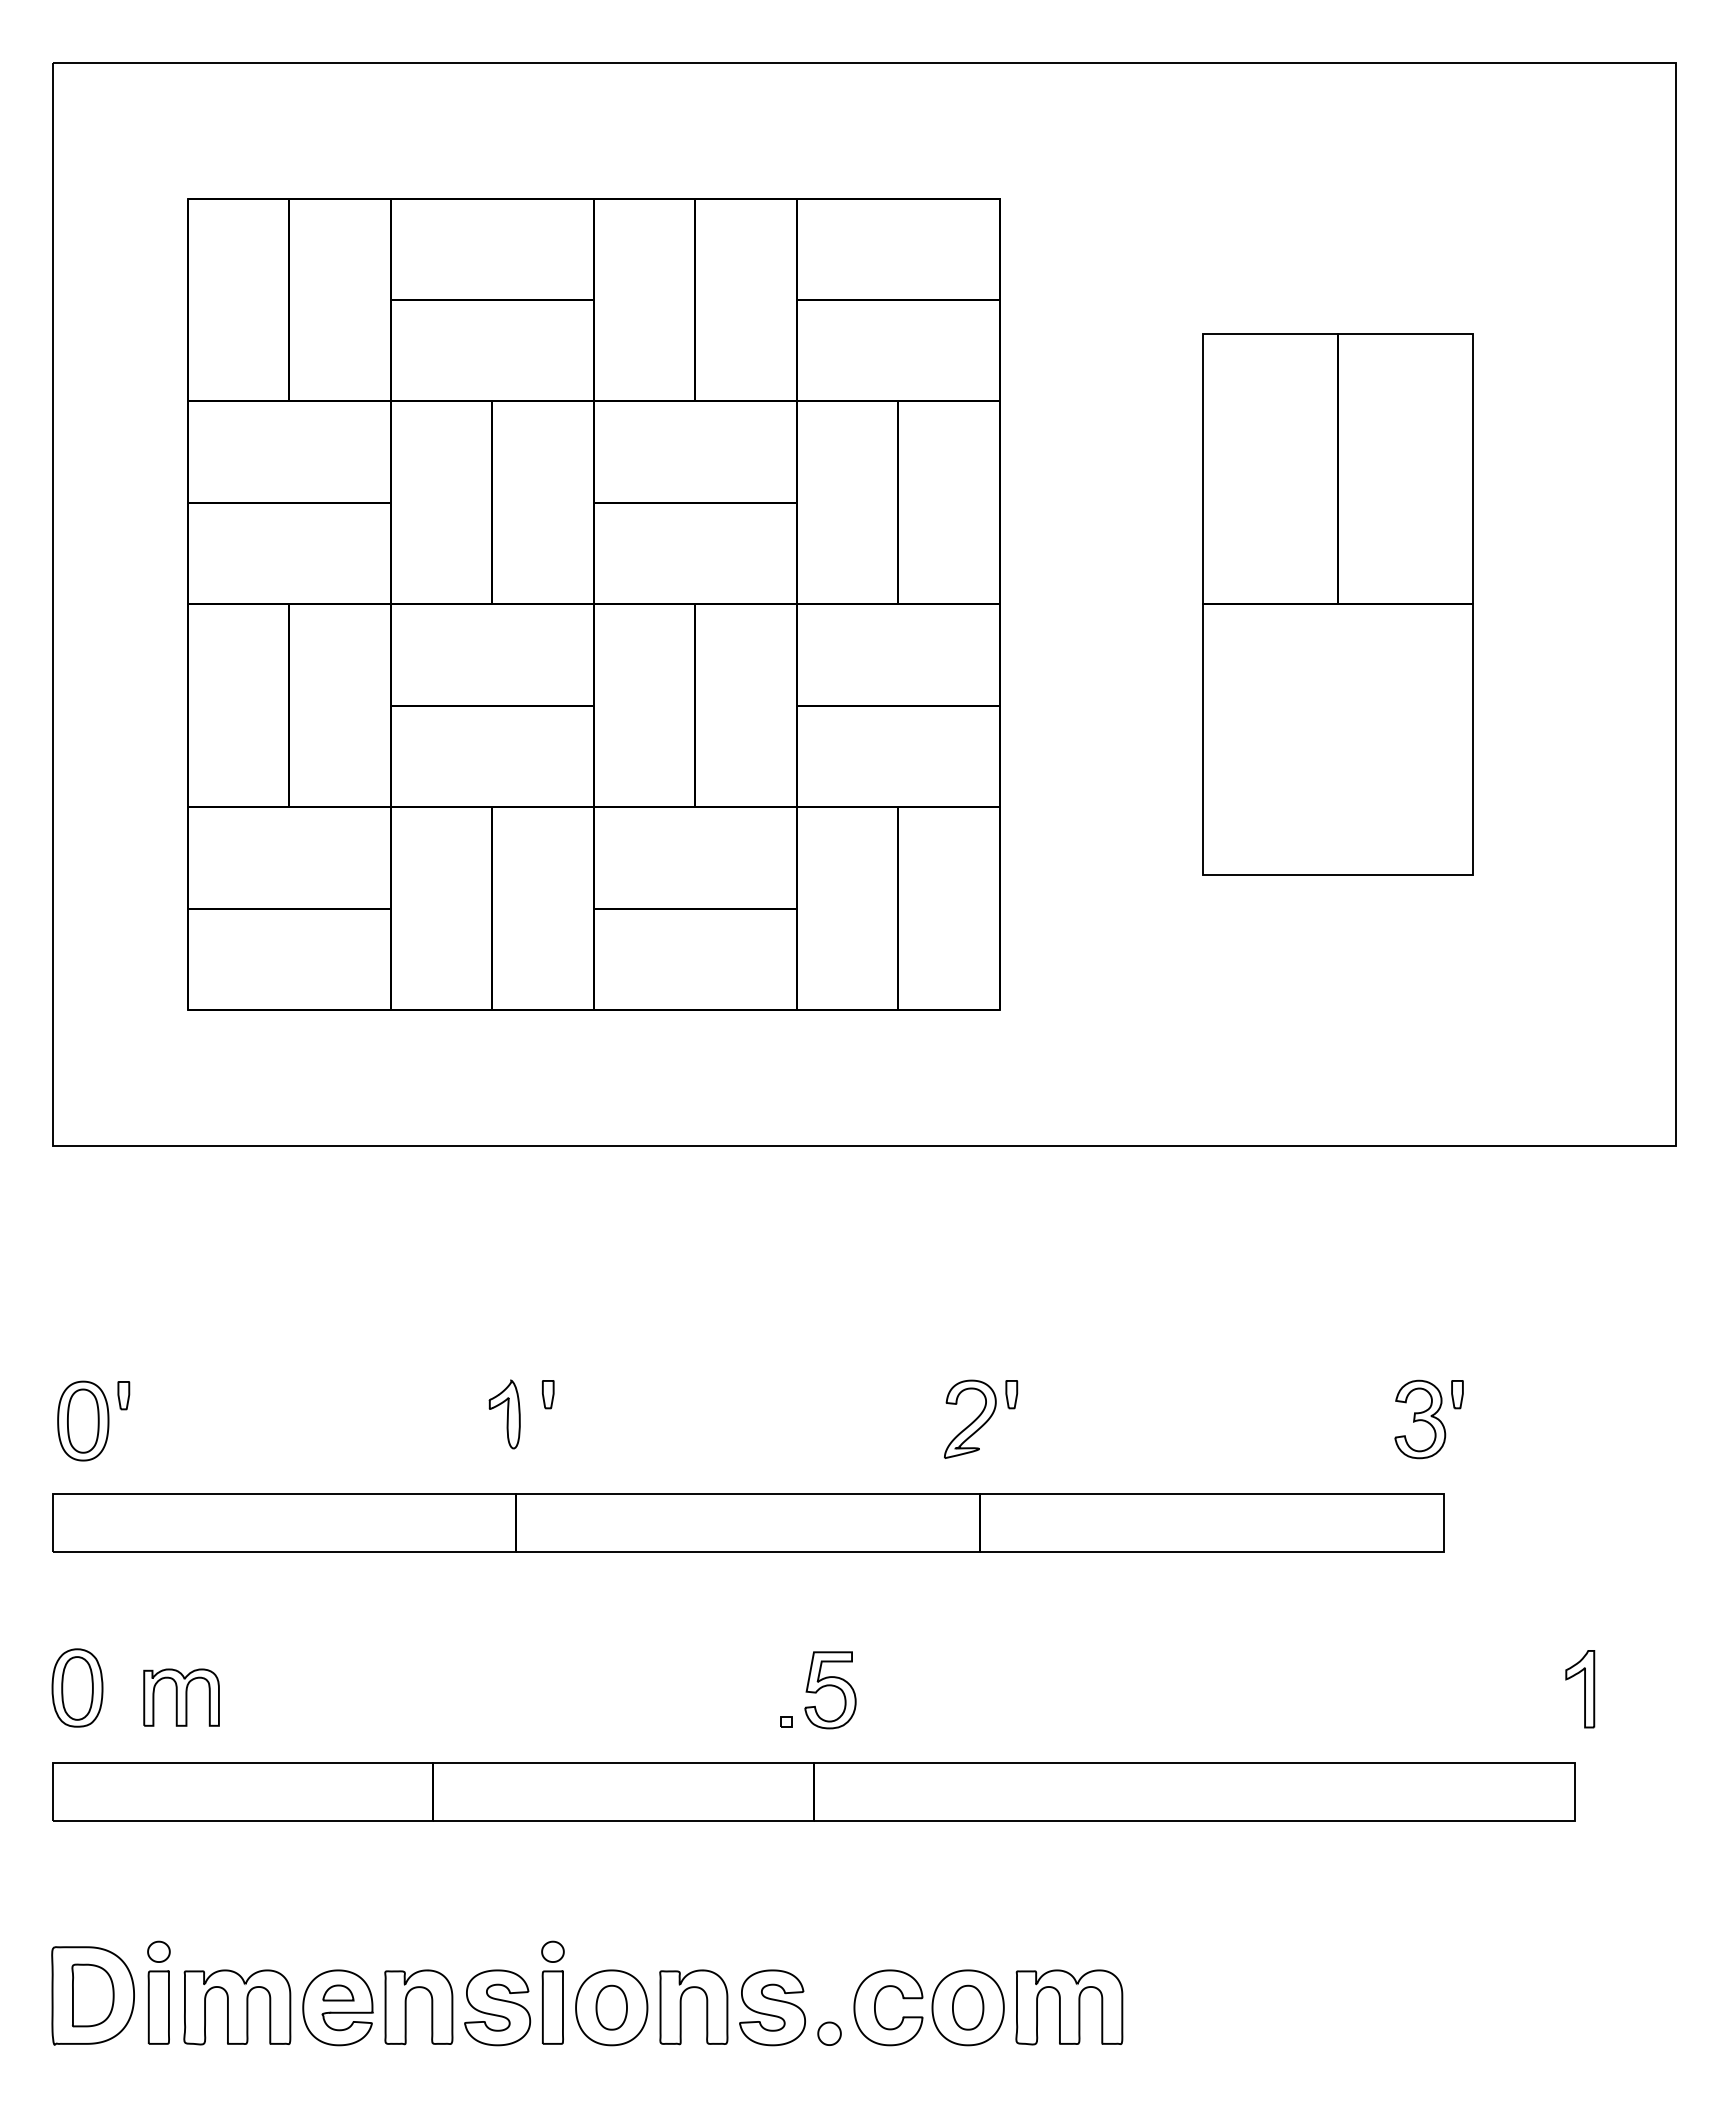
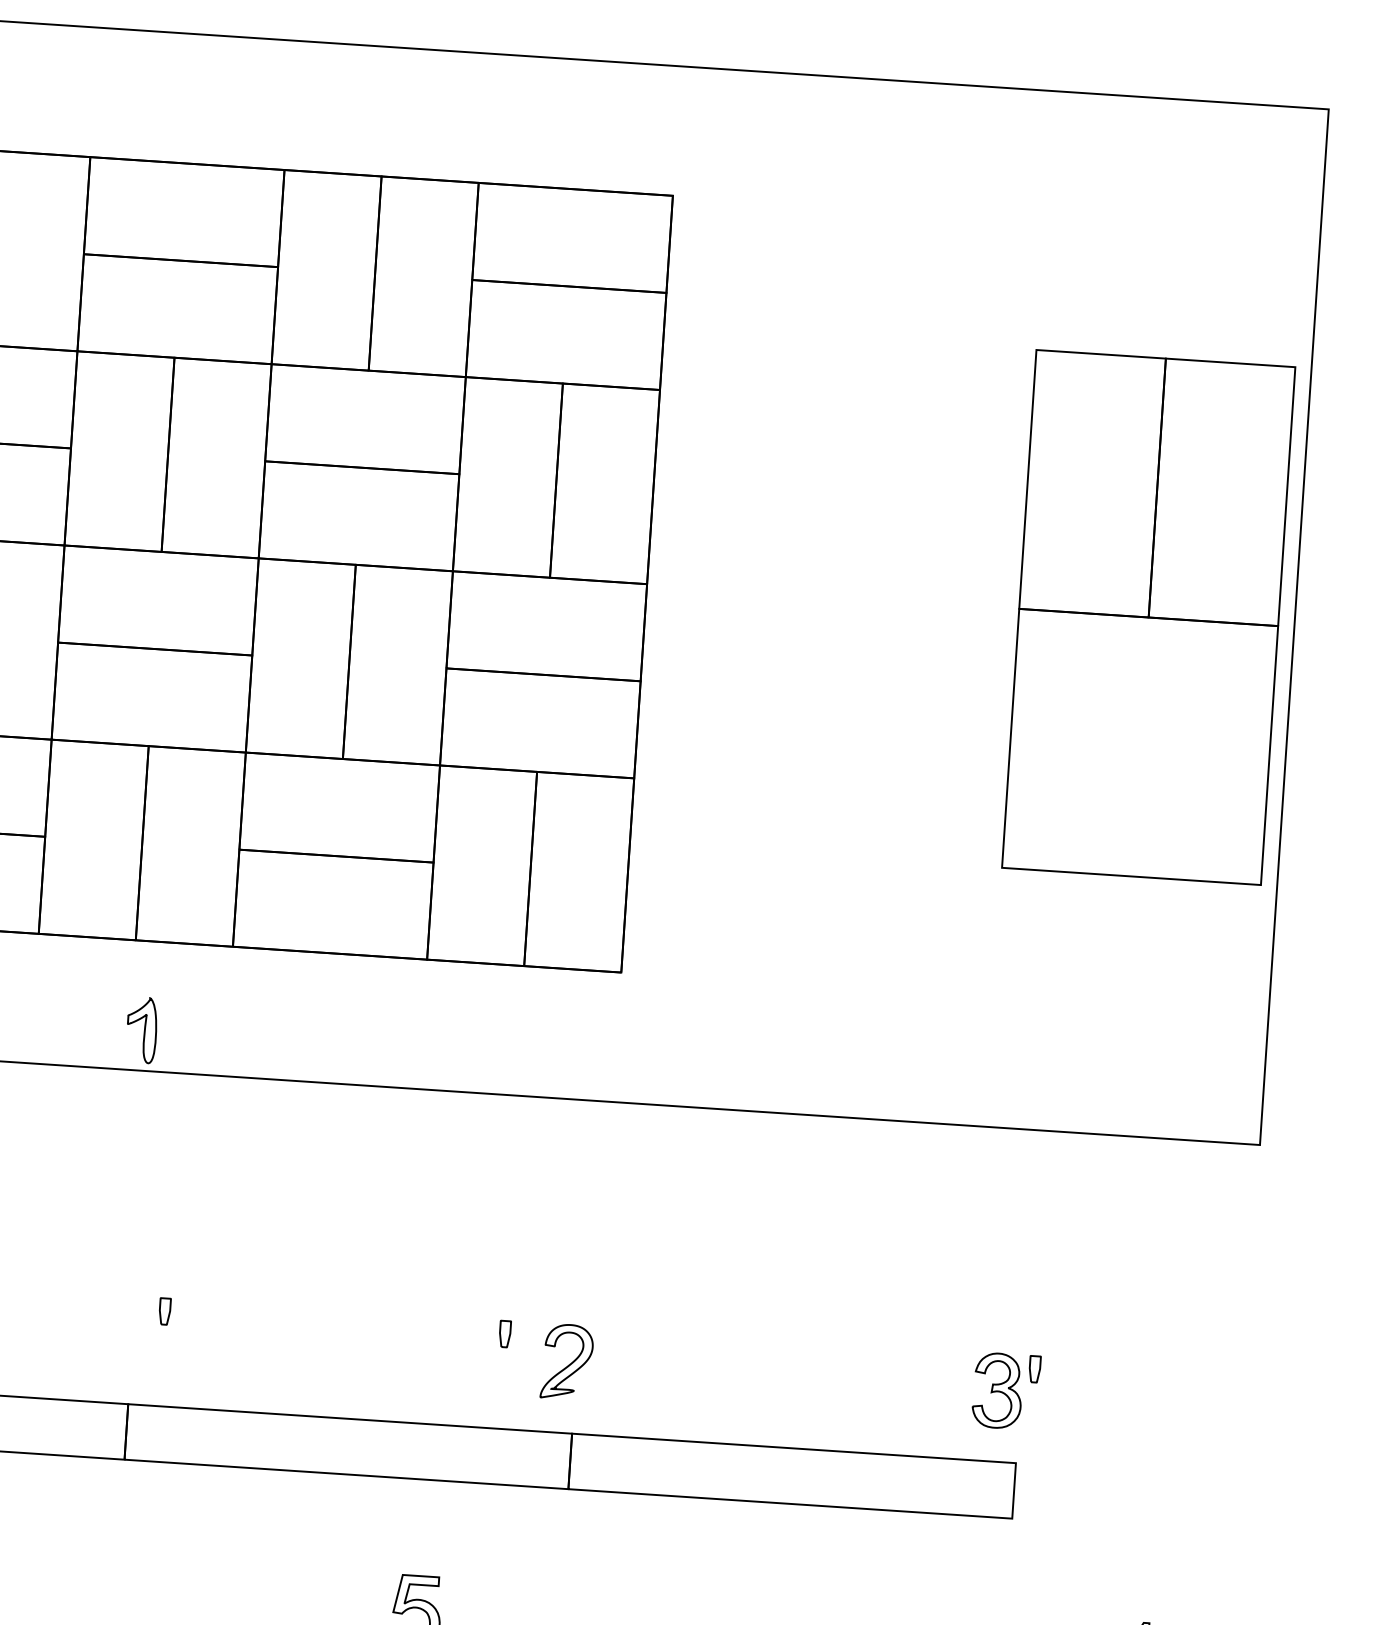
part: (1337, 604) -> (1148, 617), moved
part: (1011, 1394) -> (504, 1333), moved
part: (504, 1414) -> (141, 1030), moved

